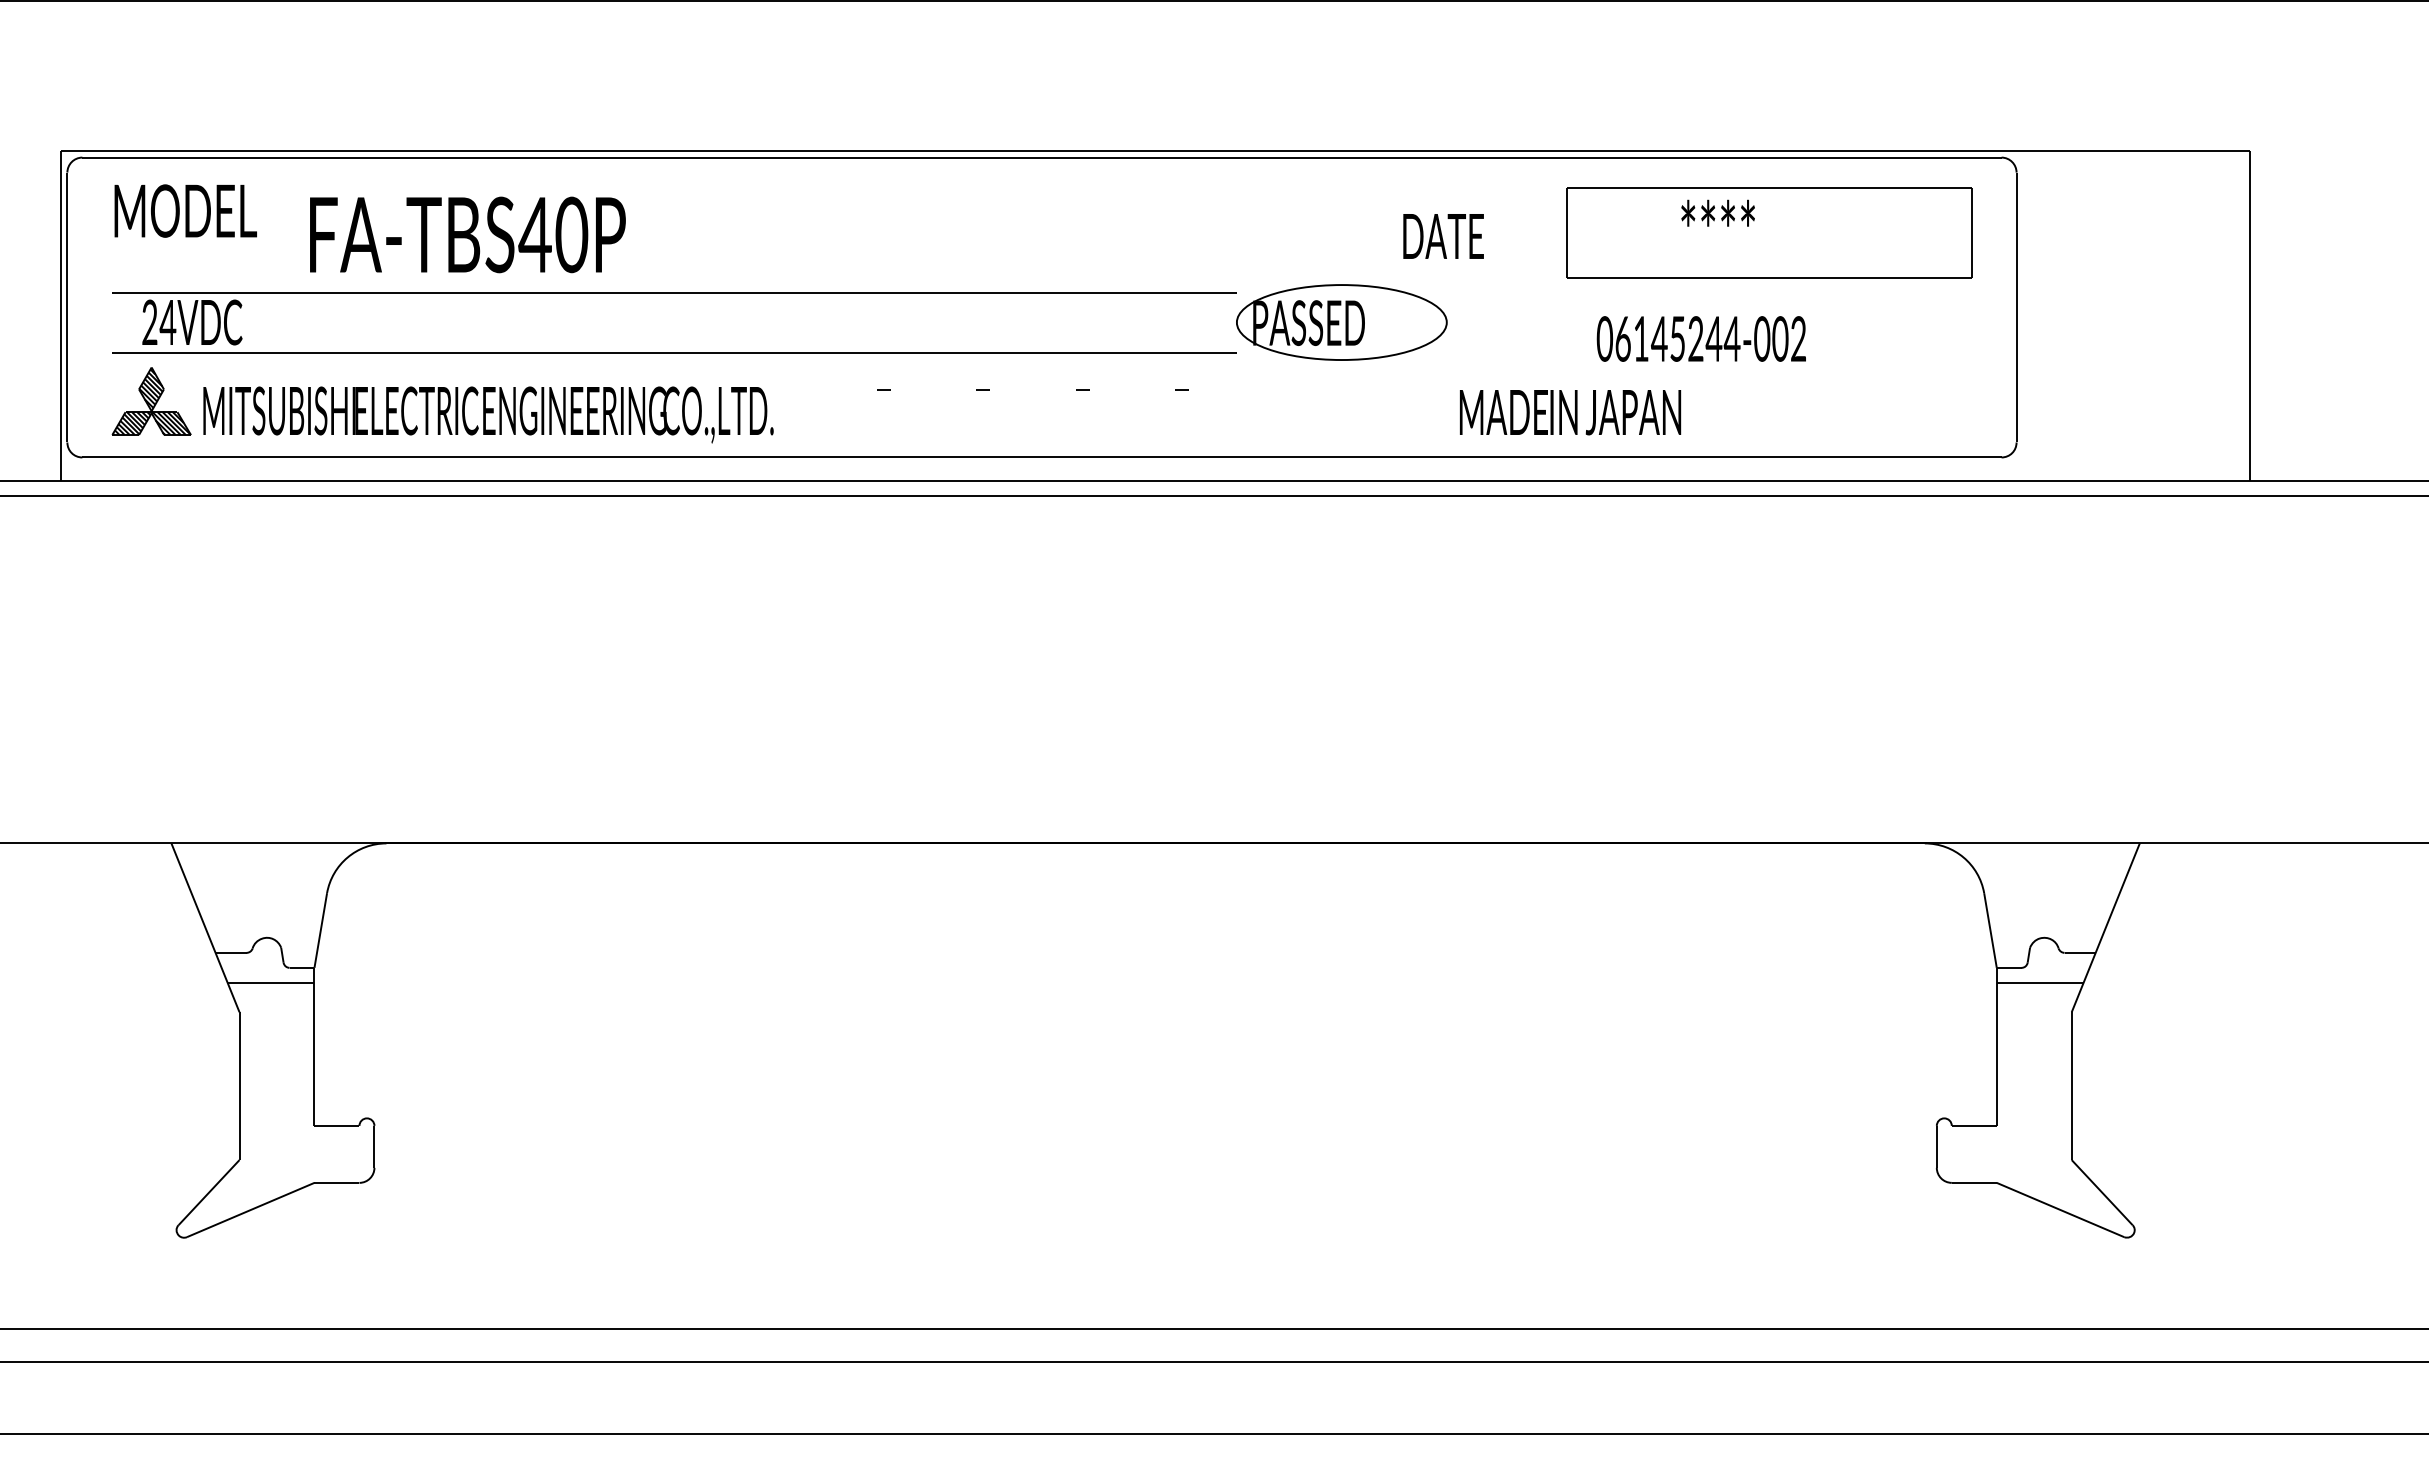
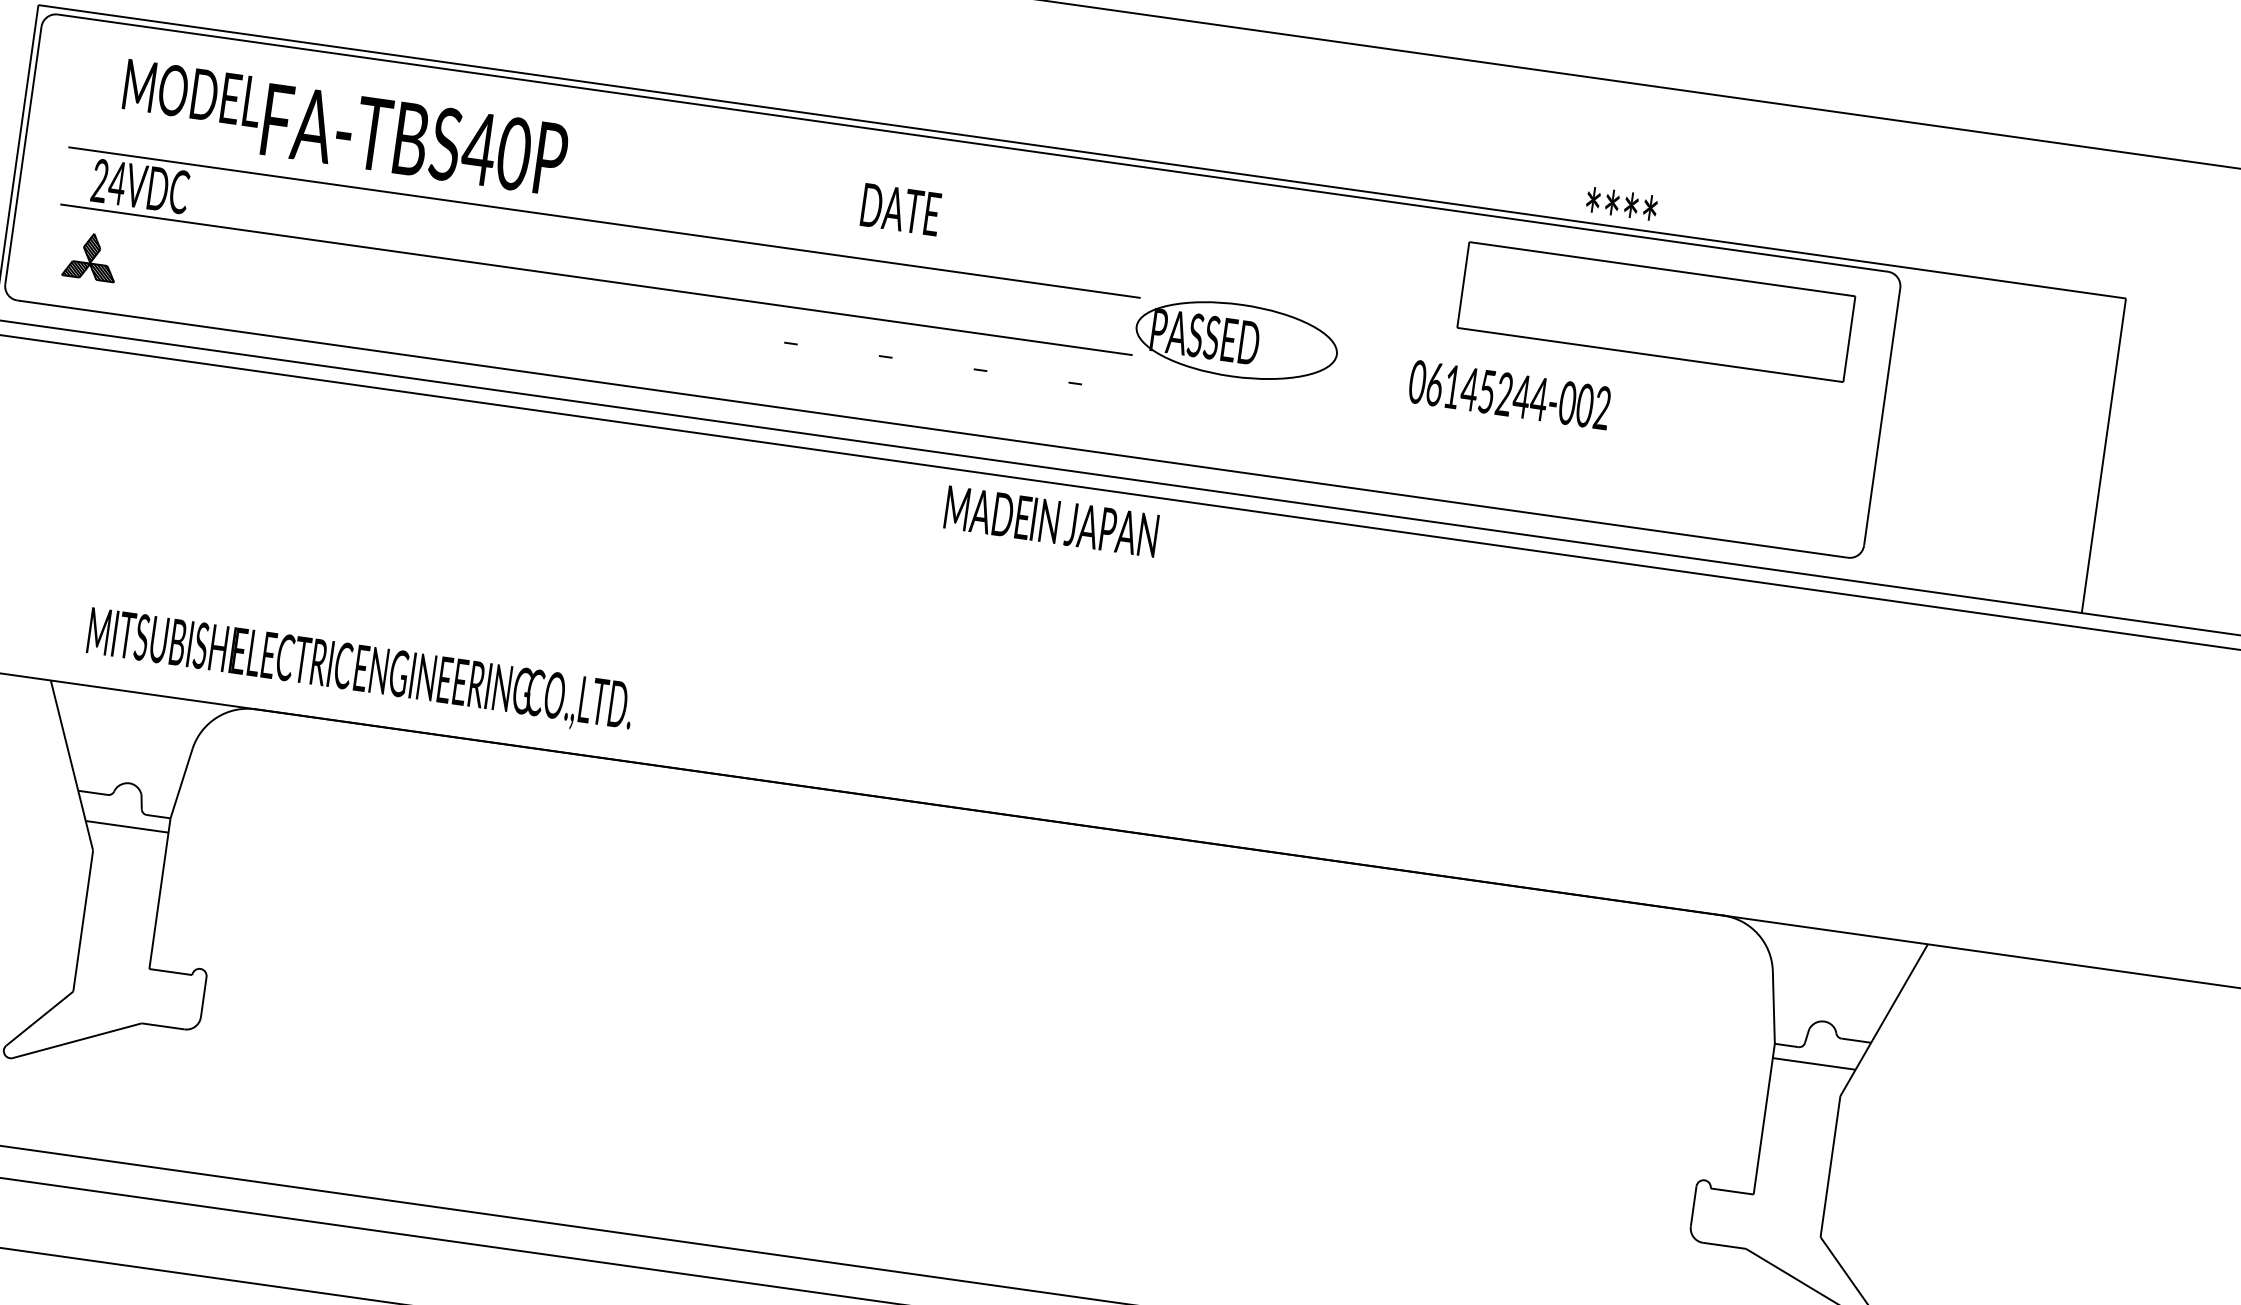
text: (185, 210) -> (192, 92), moved
text: (1717, 212) -> (1621, 203), moved
text: (1443, 236) -> (900, 209), moved
text: (1700, 338) -> (1508, 394), moved
part: (151, 401) -> (91, 256), size x0.7
text: (1570, 412) -> (1051, 521), moved
text: (488, 414) -> (360, 671), moved

